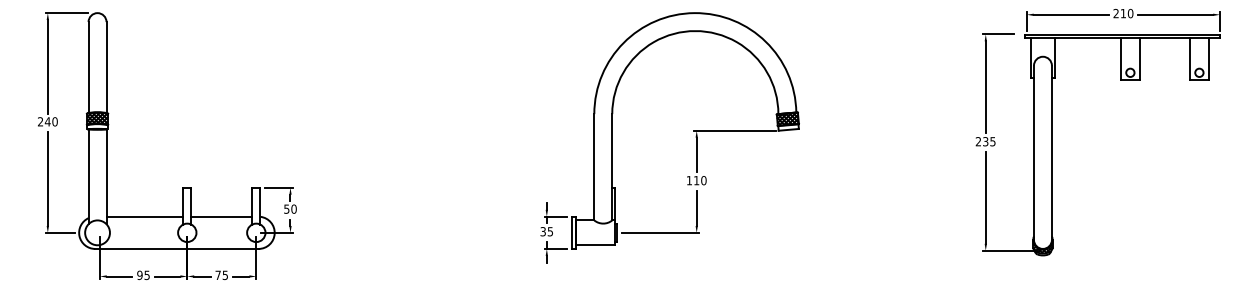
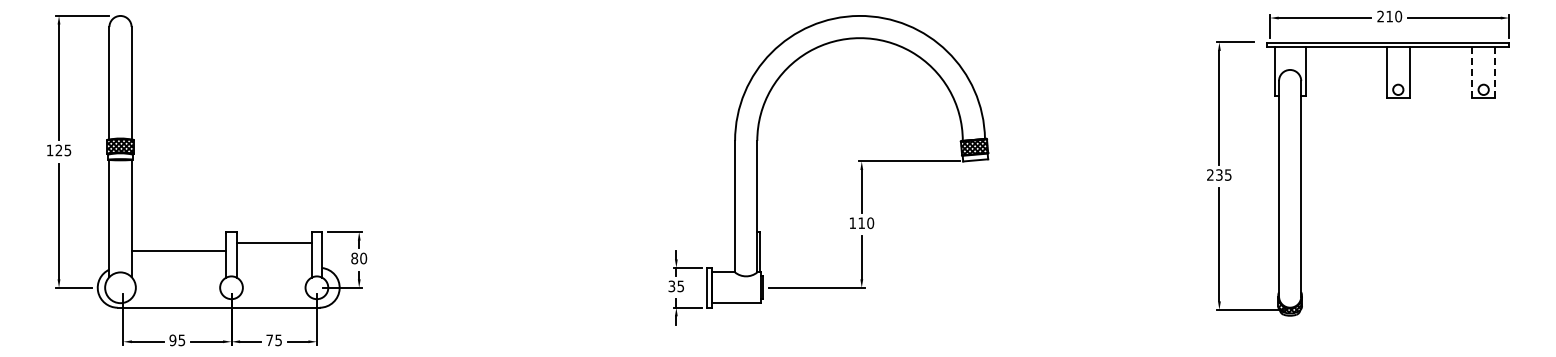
line: (1190, 58) -> (1472, 72), solid -> dashed
line: (1208, 58) -> (1495, 72), solid -> dashed
text: (47, 121) -> (58, 150), 240 -> 125
text: (286, 209) -> (354, 258), 50 -> 80
line: (144, 216) -> (178, 250), moved
line: (221, 216) -> (273, 242), moved

